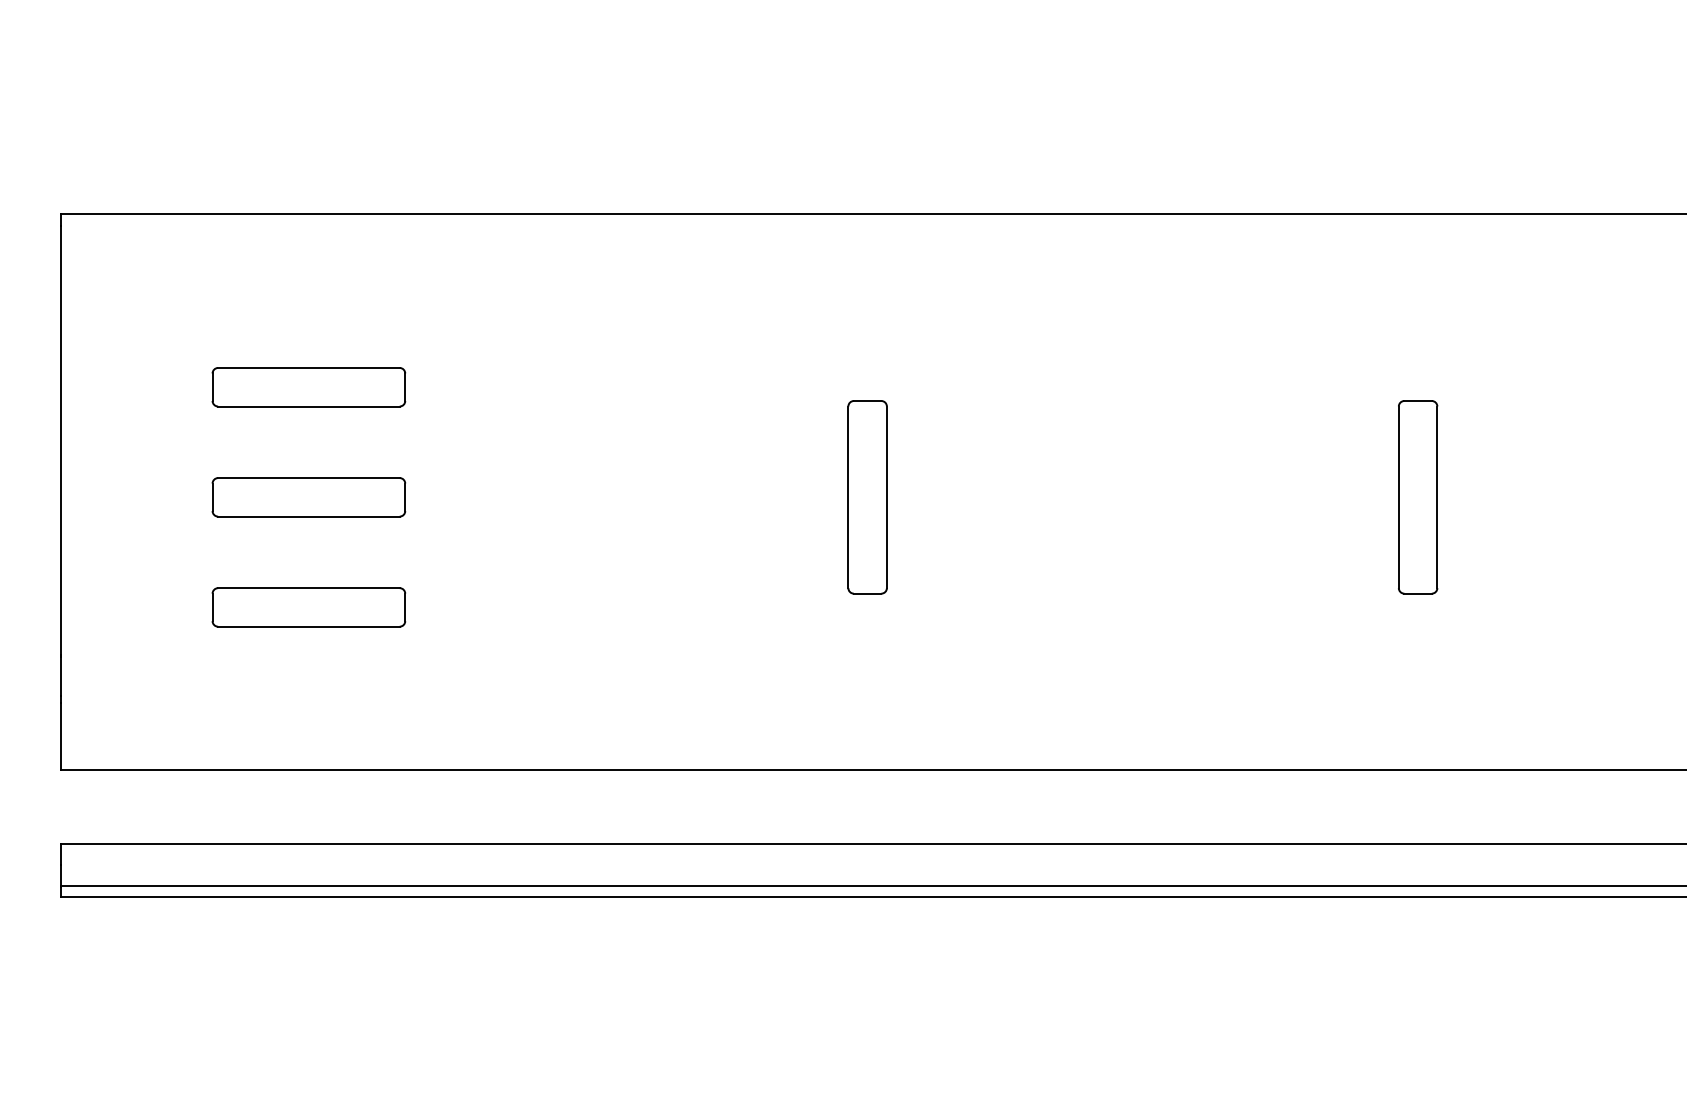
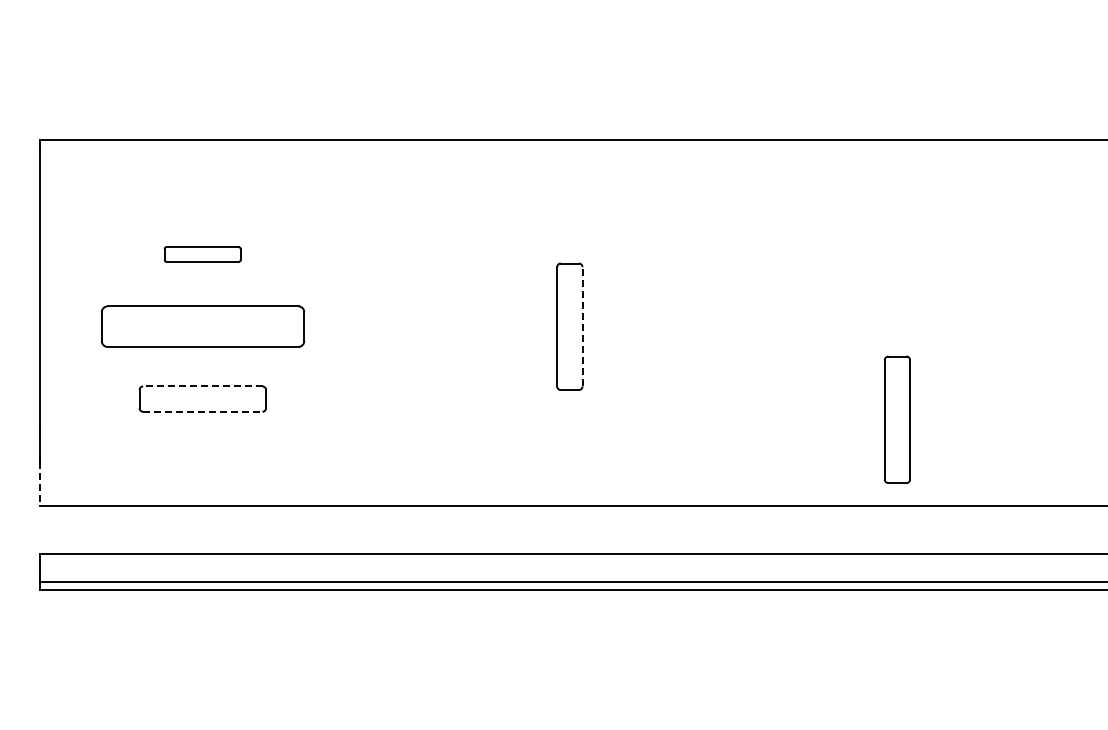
part: (308, 387) -> (202, 254), size x0.6
part: (308, 496) -> (202, 326), size x1.6
line: (886, 496) -> (582, 326), solid -> dashed
part: (1418, 496) -> (897, 419), moved
line: (308, 588) -> (202, 386), solid -> dashed
line: (308, 626) -> (202, 411), solid -> dashed
line: (61, 737) -> (40, 484), solid -> dashed

